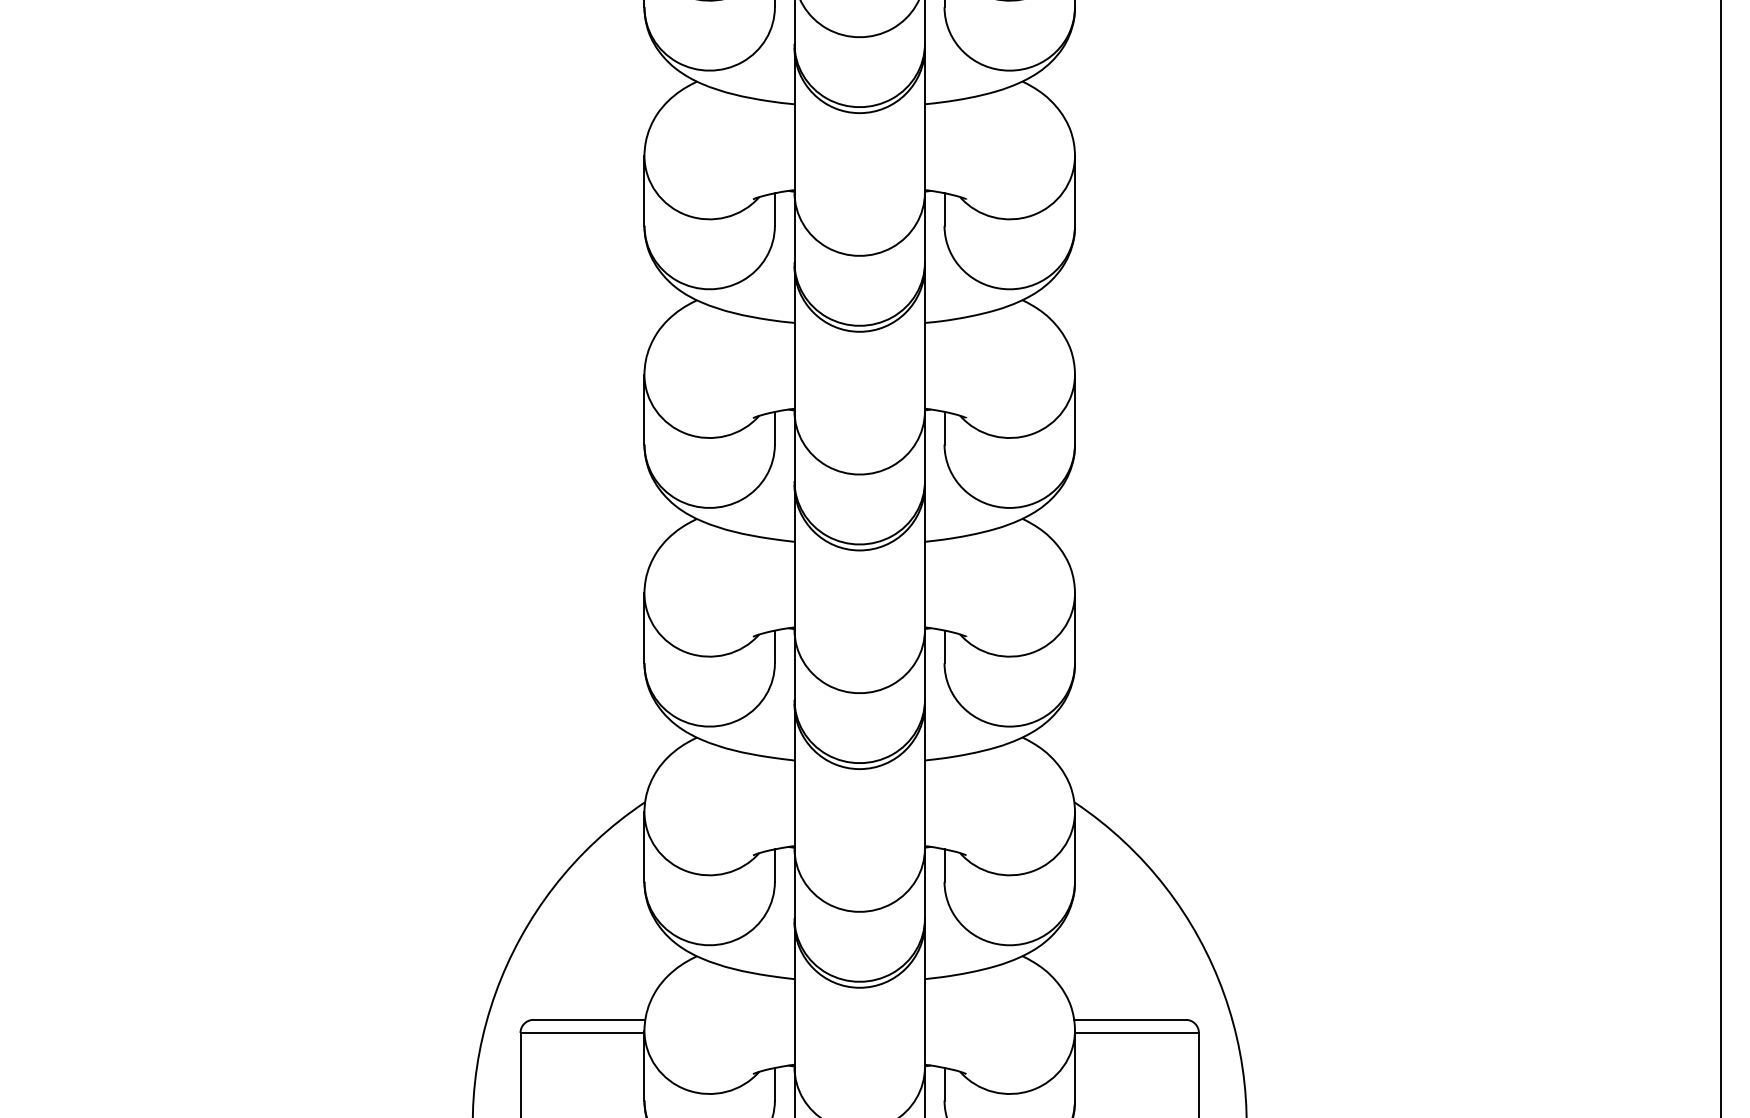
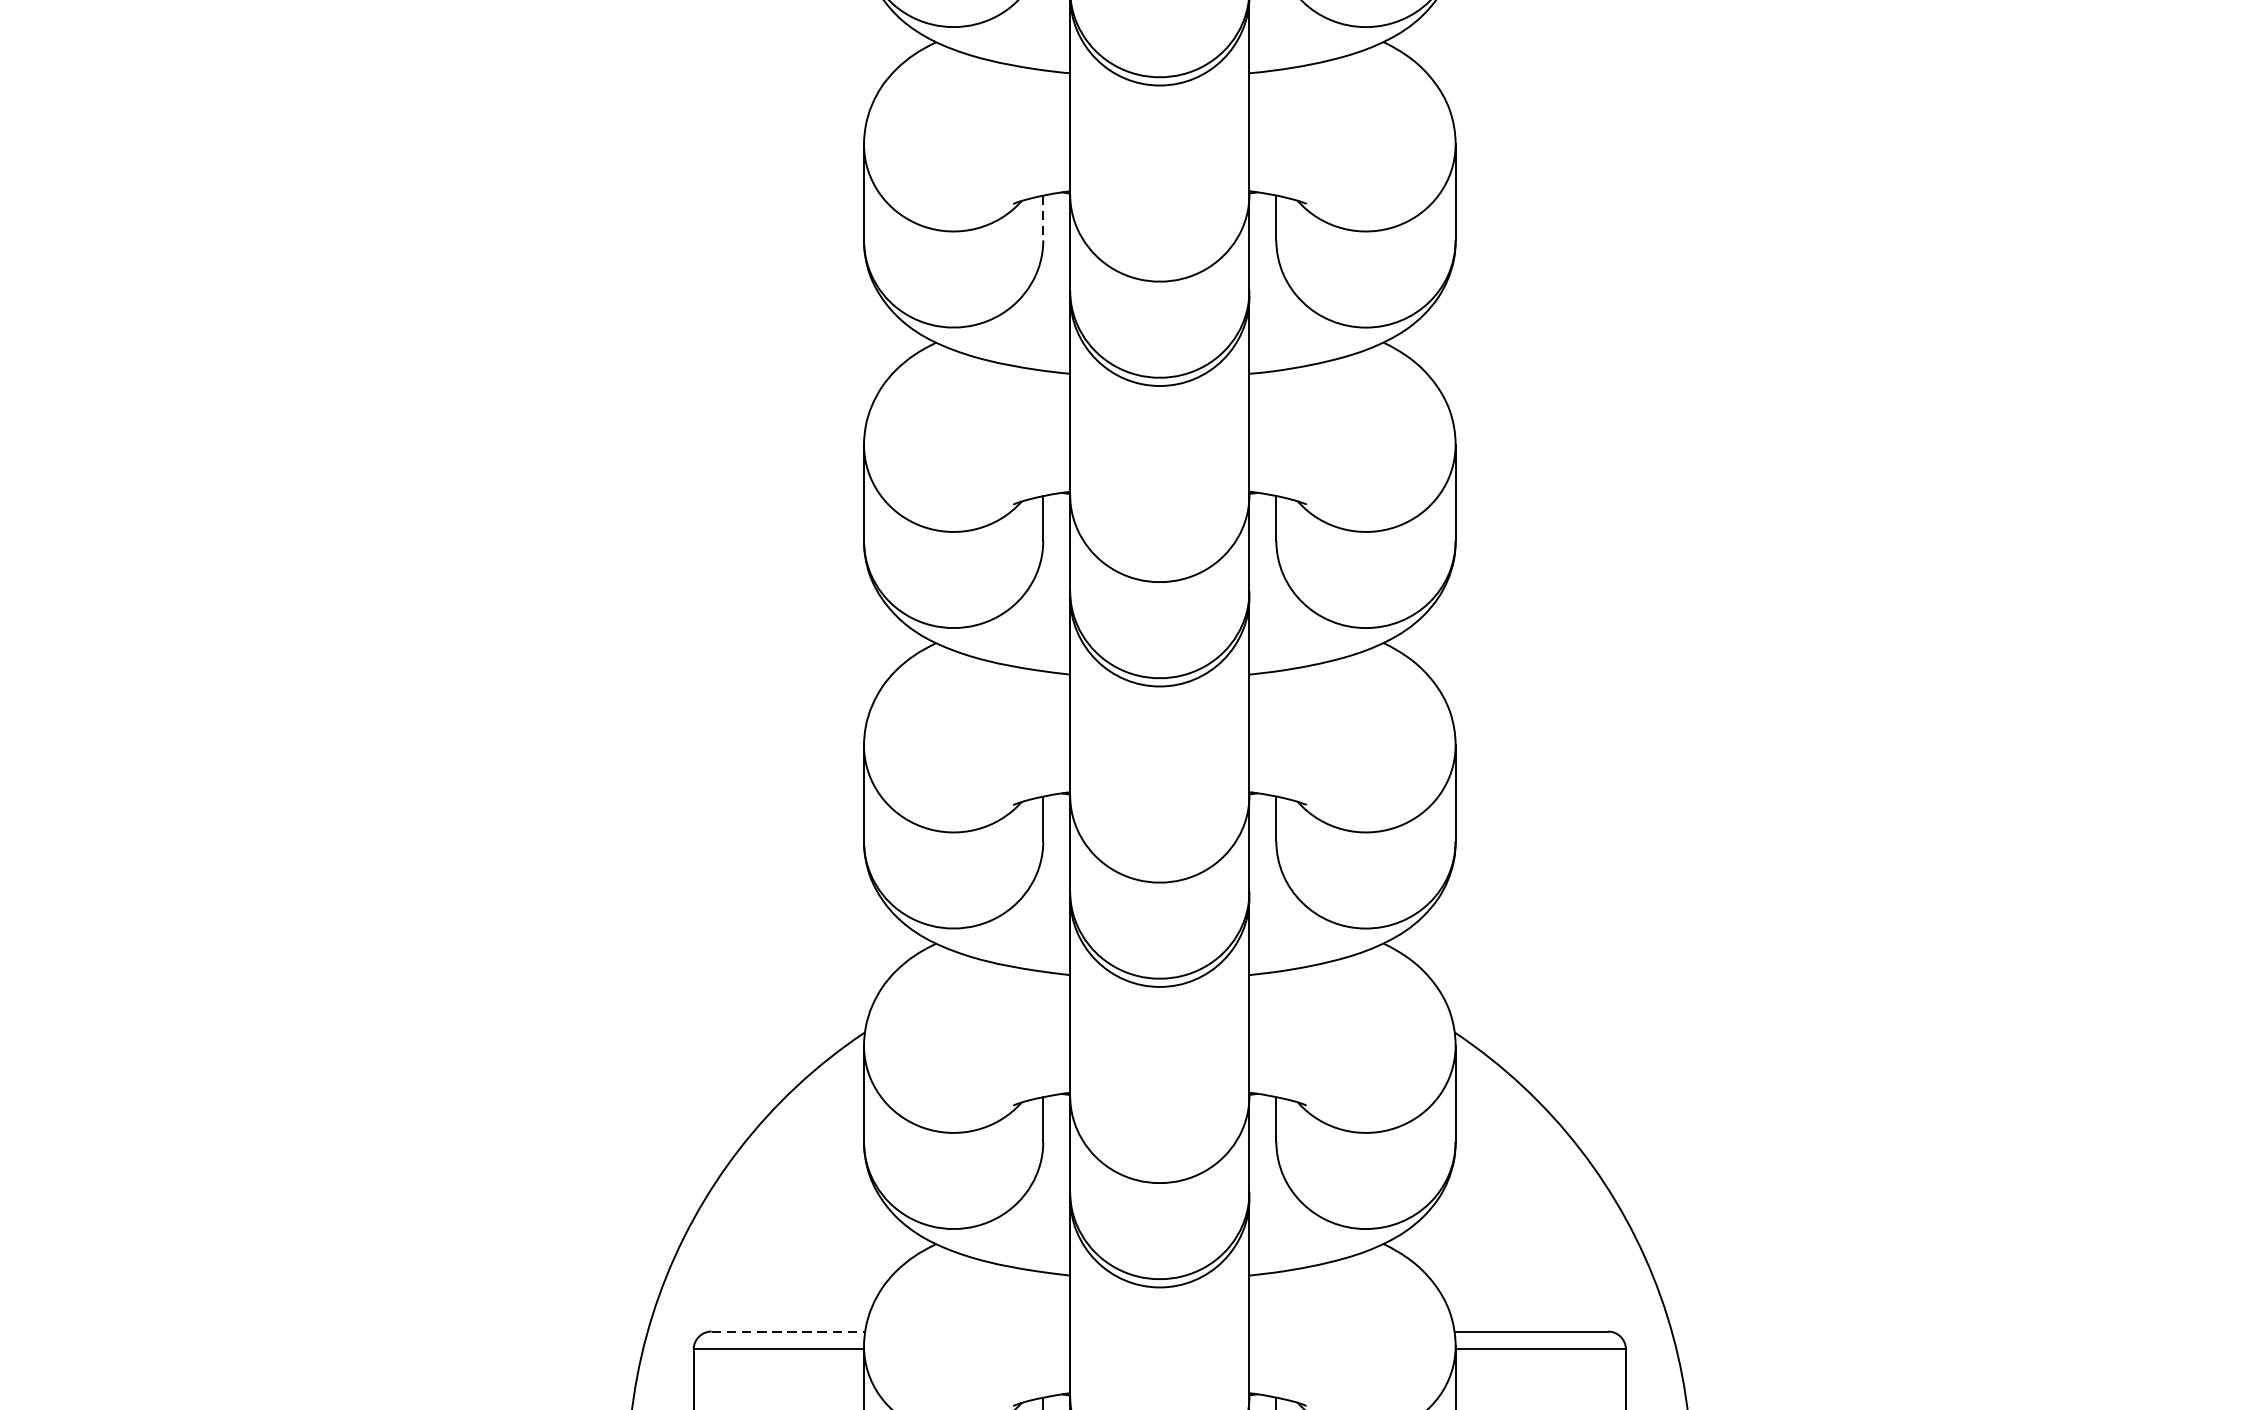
line: (774, 210) -> (1042, 219), solid -> dashed
line: (589, 1019) -> (788, 1331), solid -> dashed

